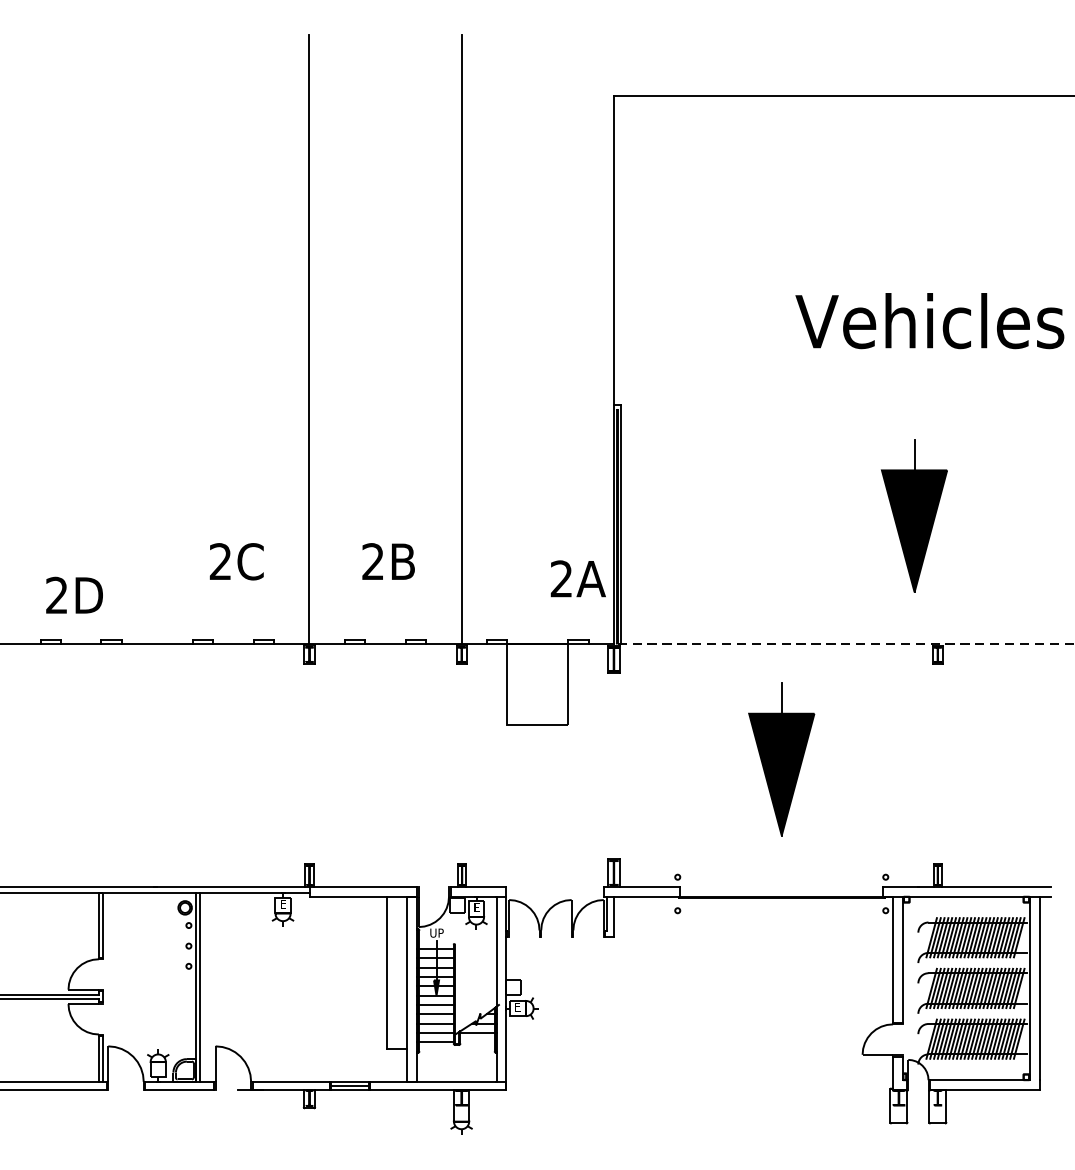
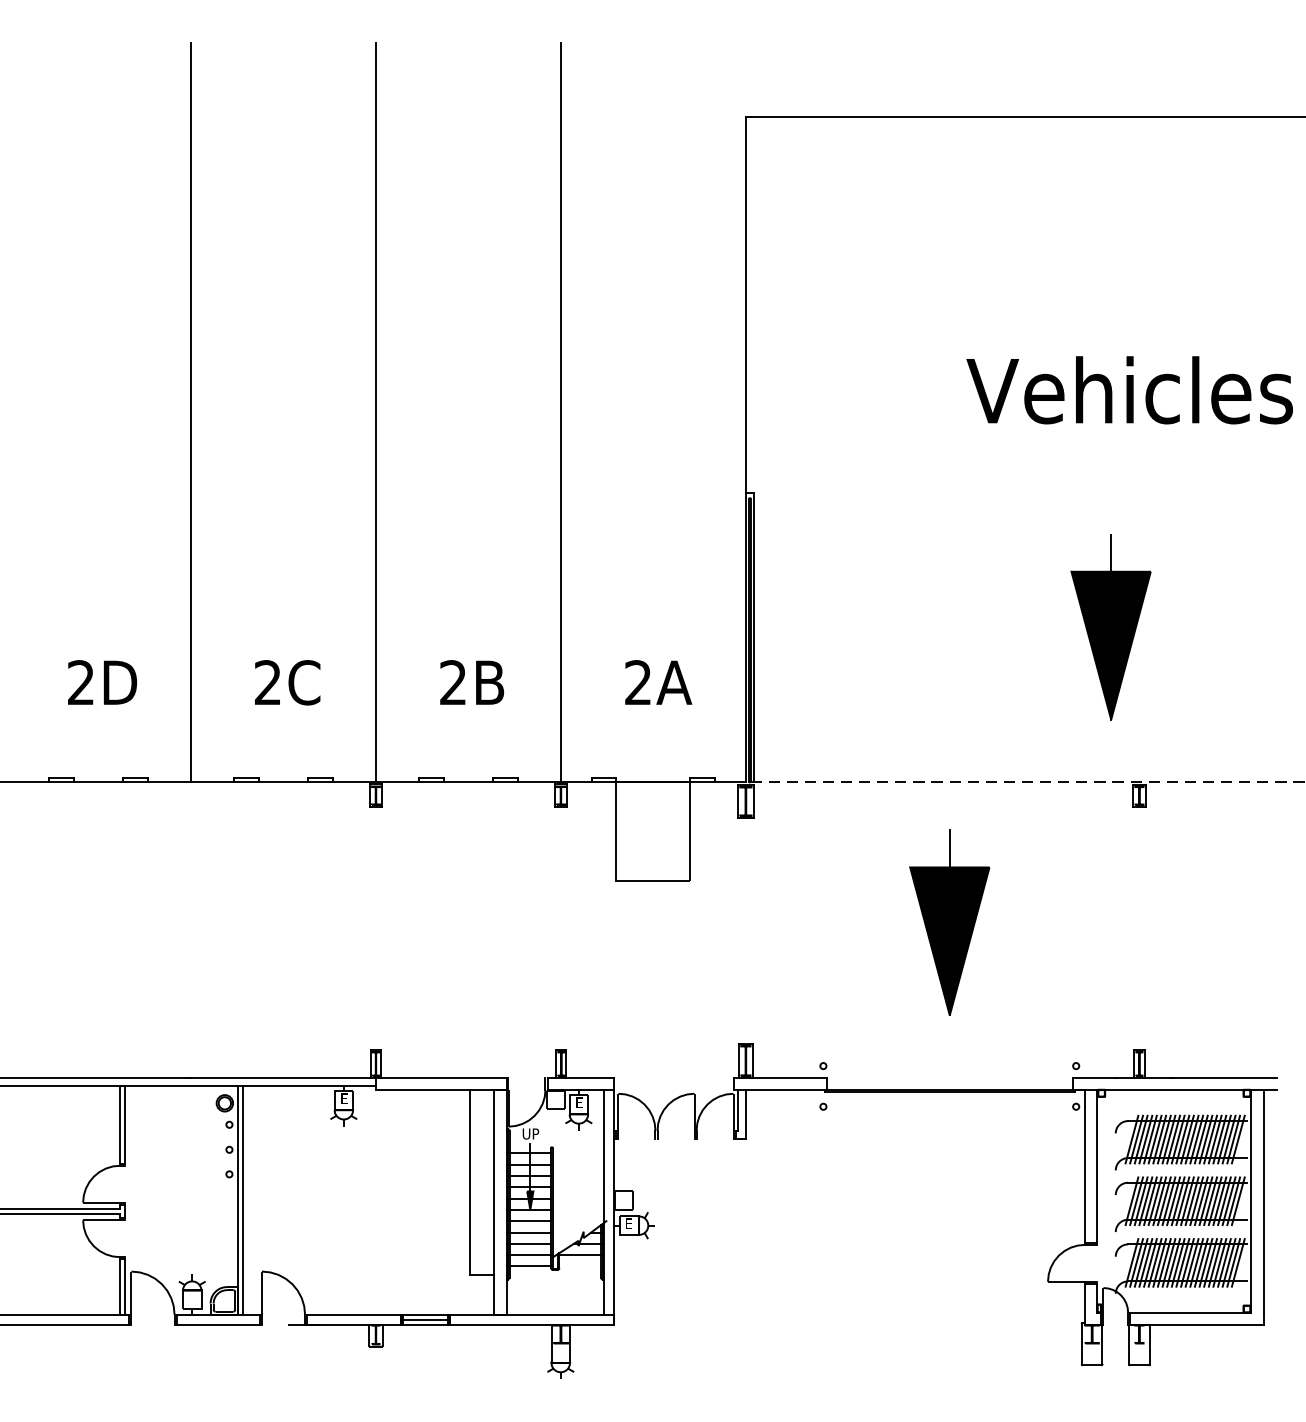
line: (156, 339) -> (190, 412), added
text: (578, 578) -> (658, 682), moved
text: (74, 595) -> (102, 682), moved

